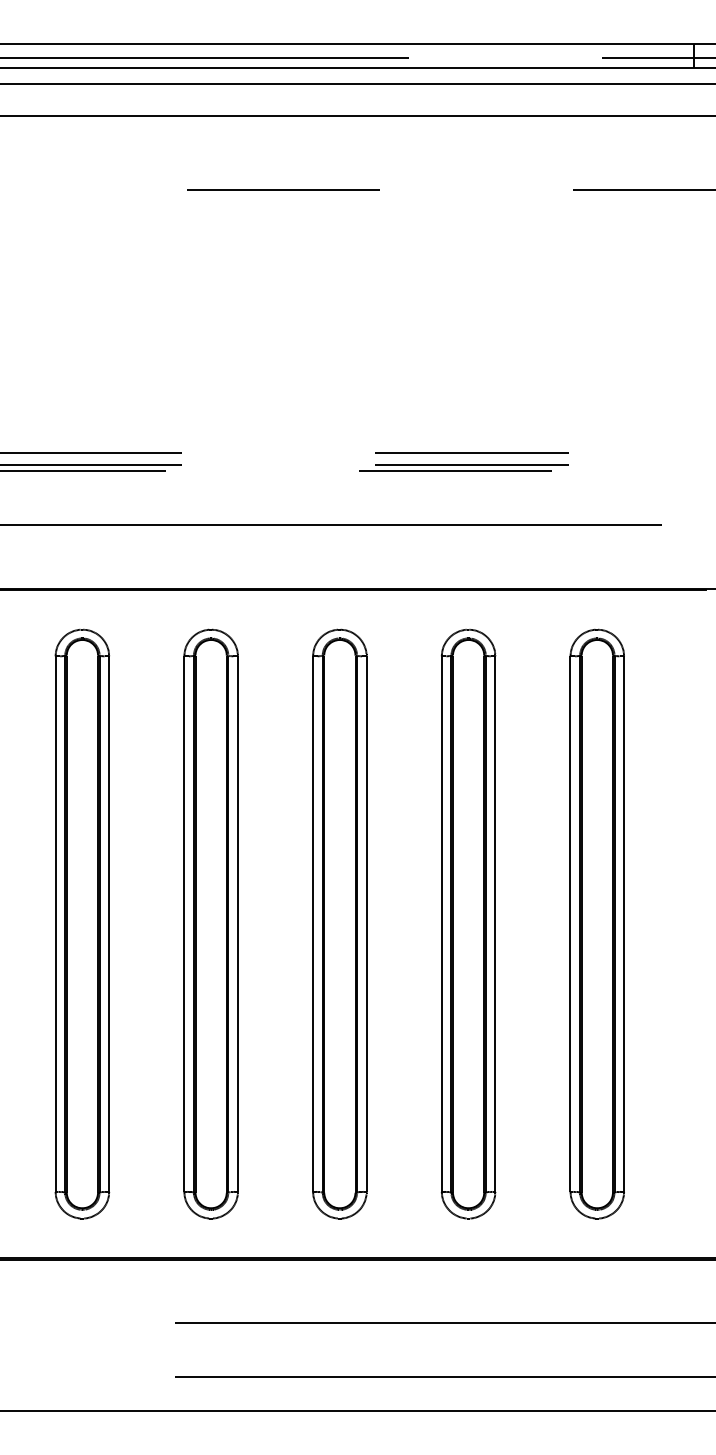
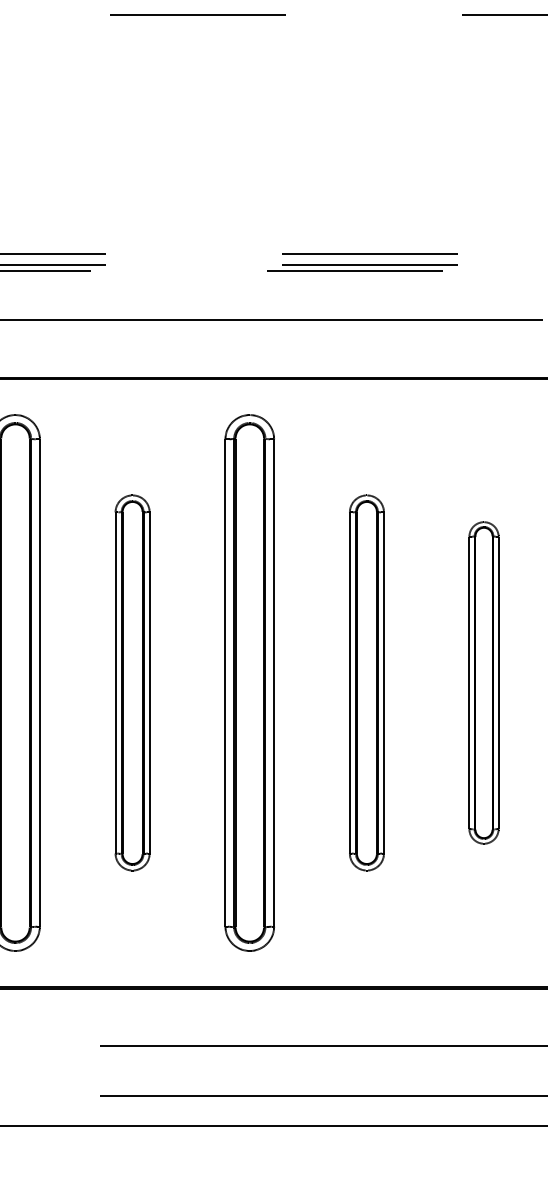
part: (210, 923) -> (132, 682), size x0.7
part: (468, 923) -> (366, 682), size x0.7
part: (596, 923) -> (483, 682), size x0.6

